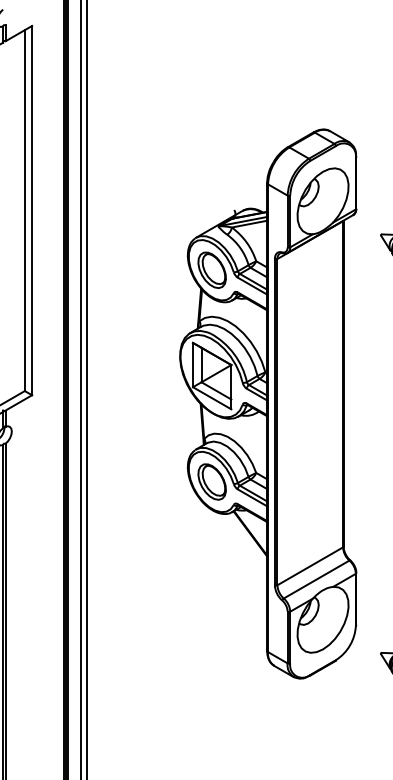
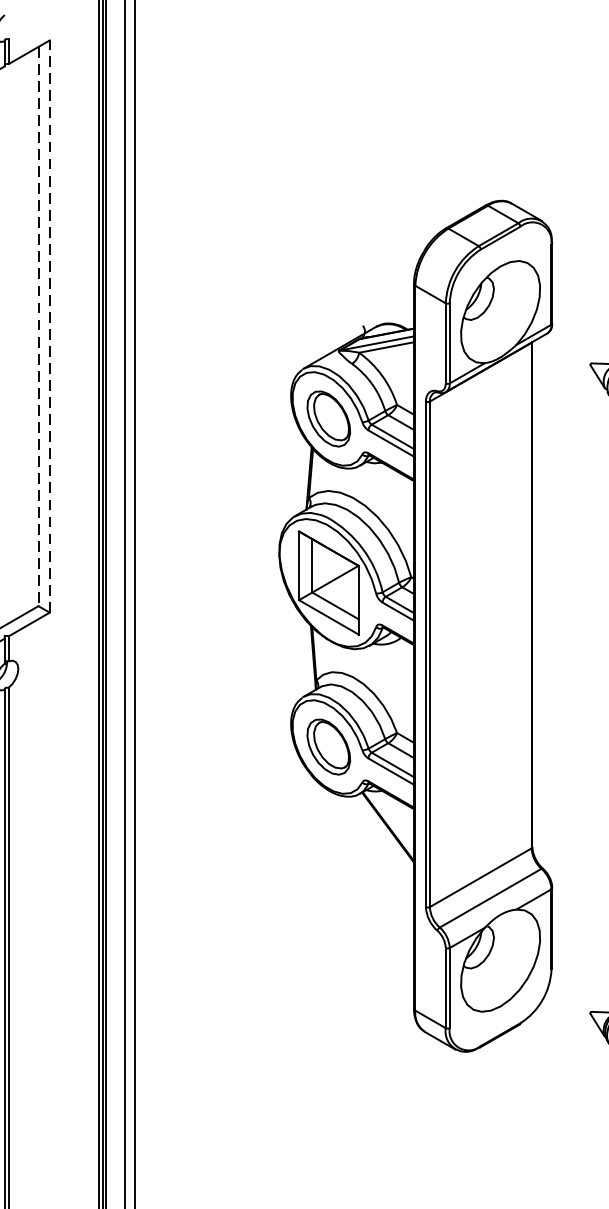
line: (32, 210) -> (50, 326), solid -> dashed
line: (24, 211) -> (37, 327), solid -> dashed

